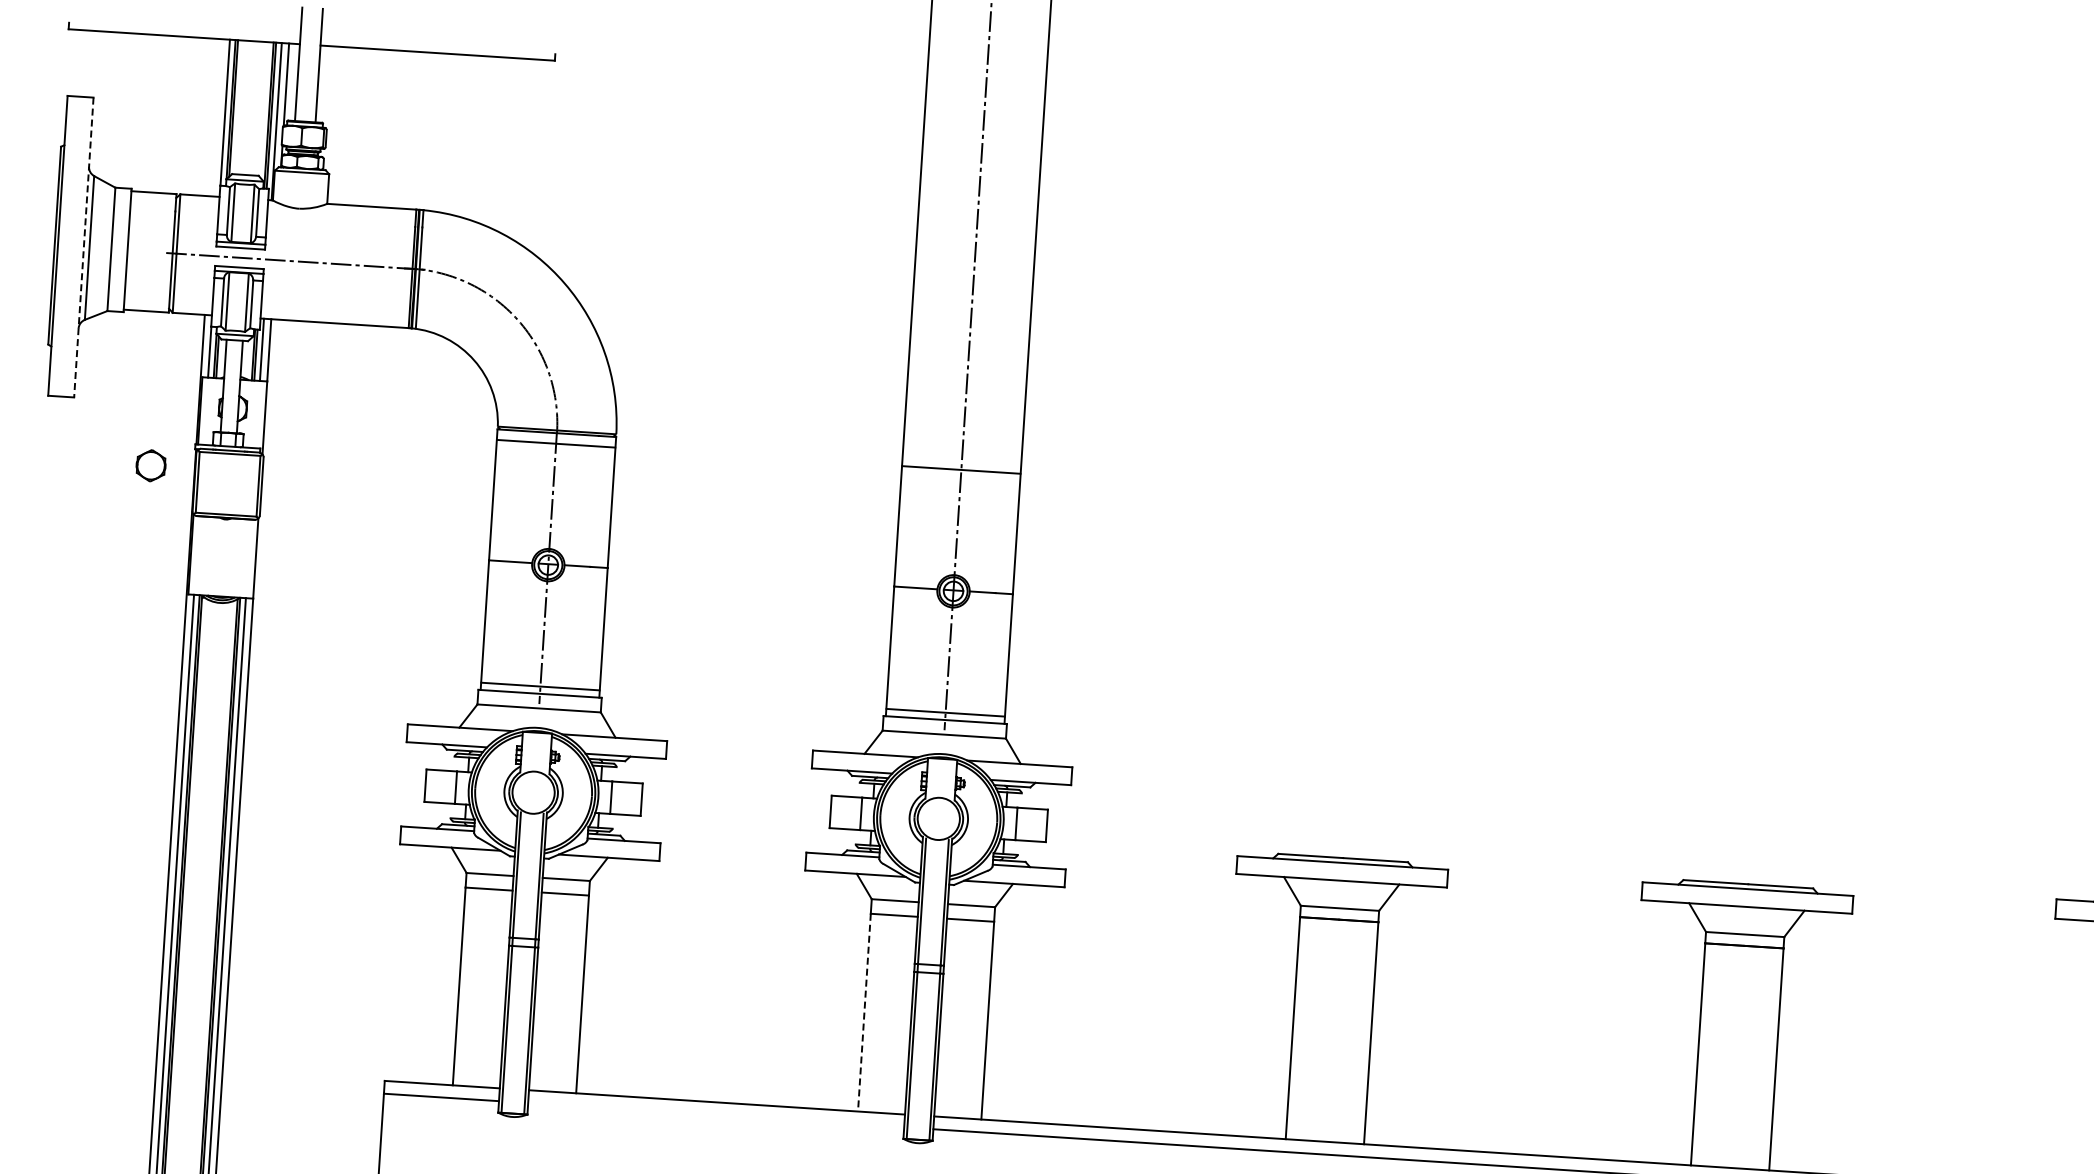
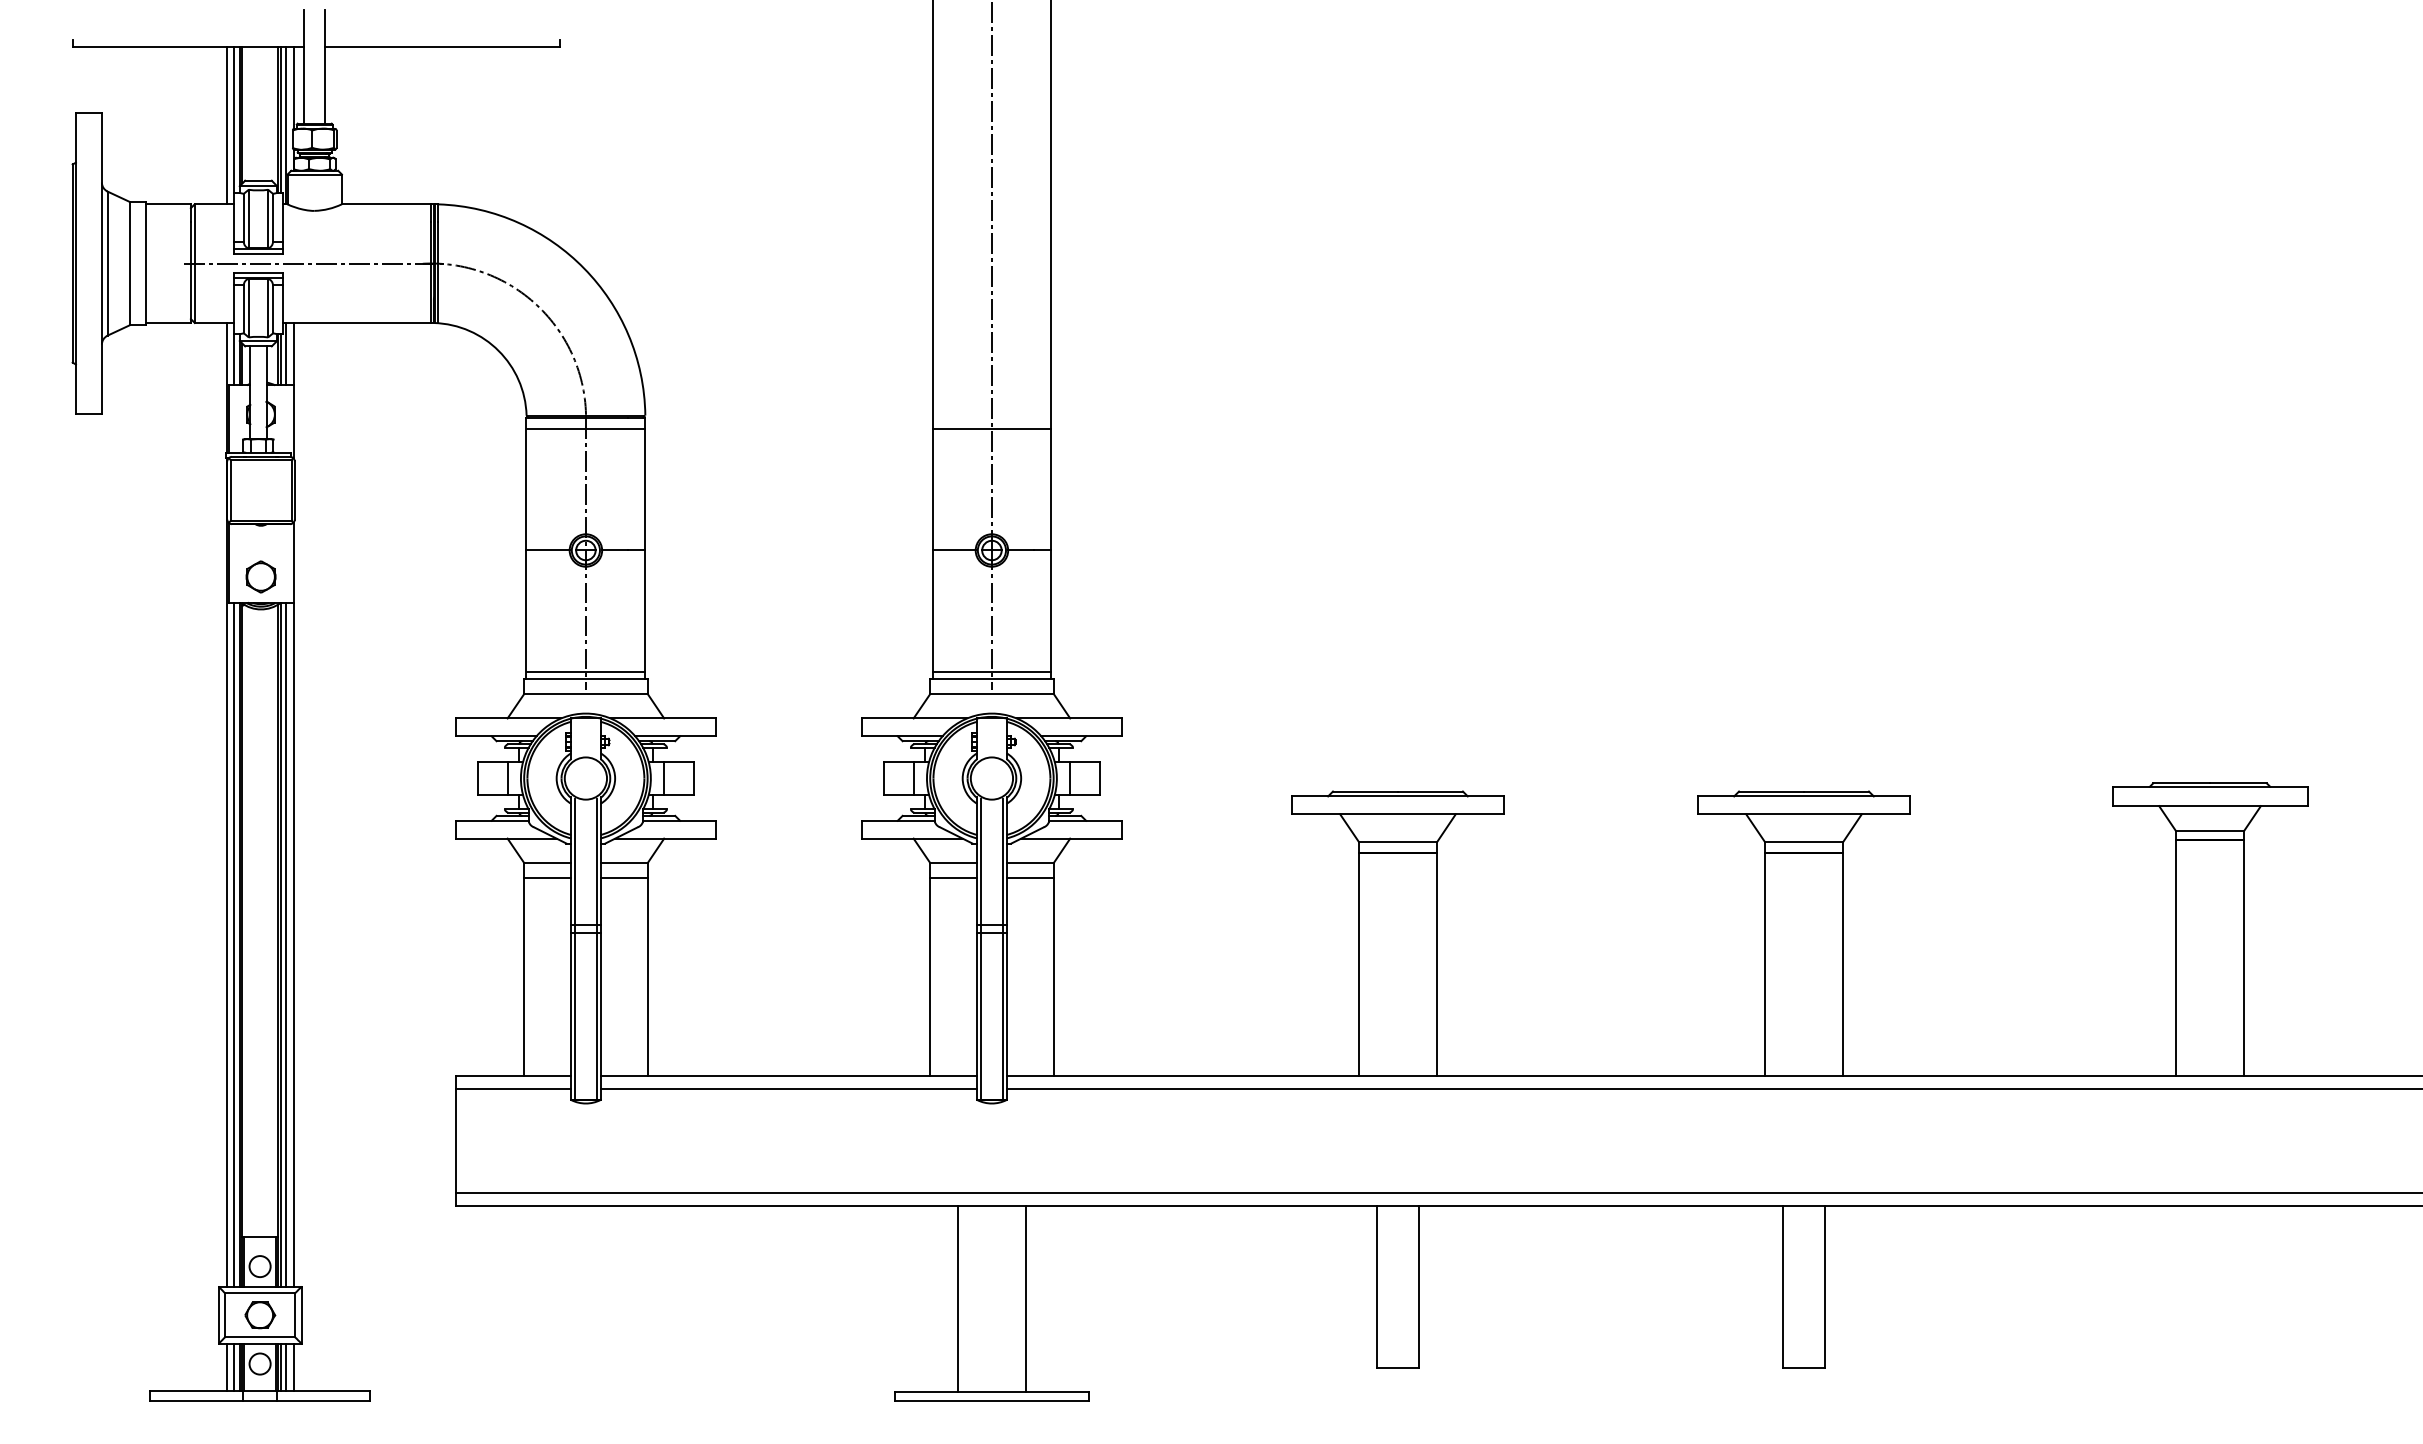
line: (217, 117) -> (226, 125), added
line: (83, 248) -> (101, 264), dashed -> solid
part: (150, 465) -> (260, 576), moved
line: (864, 1013) -> (930, 977), dashed -> solid
line: (715, 1115) -> (788, 1088), added

